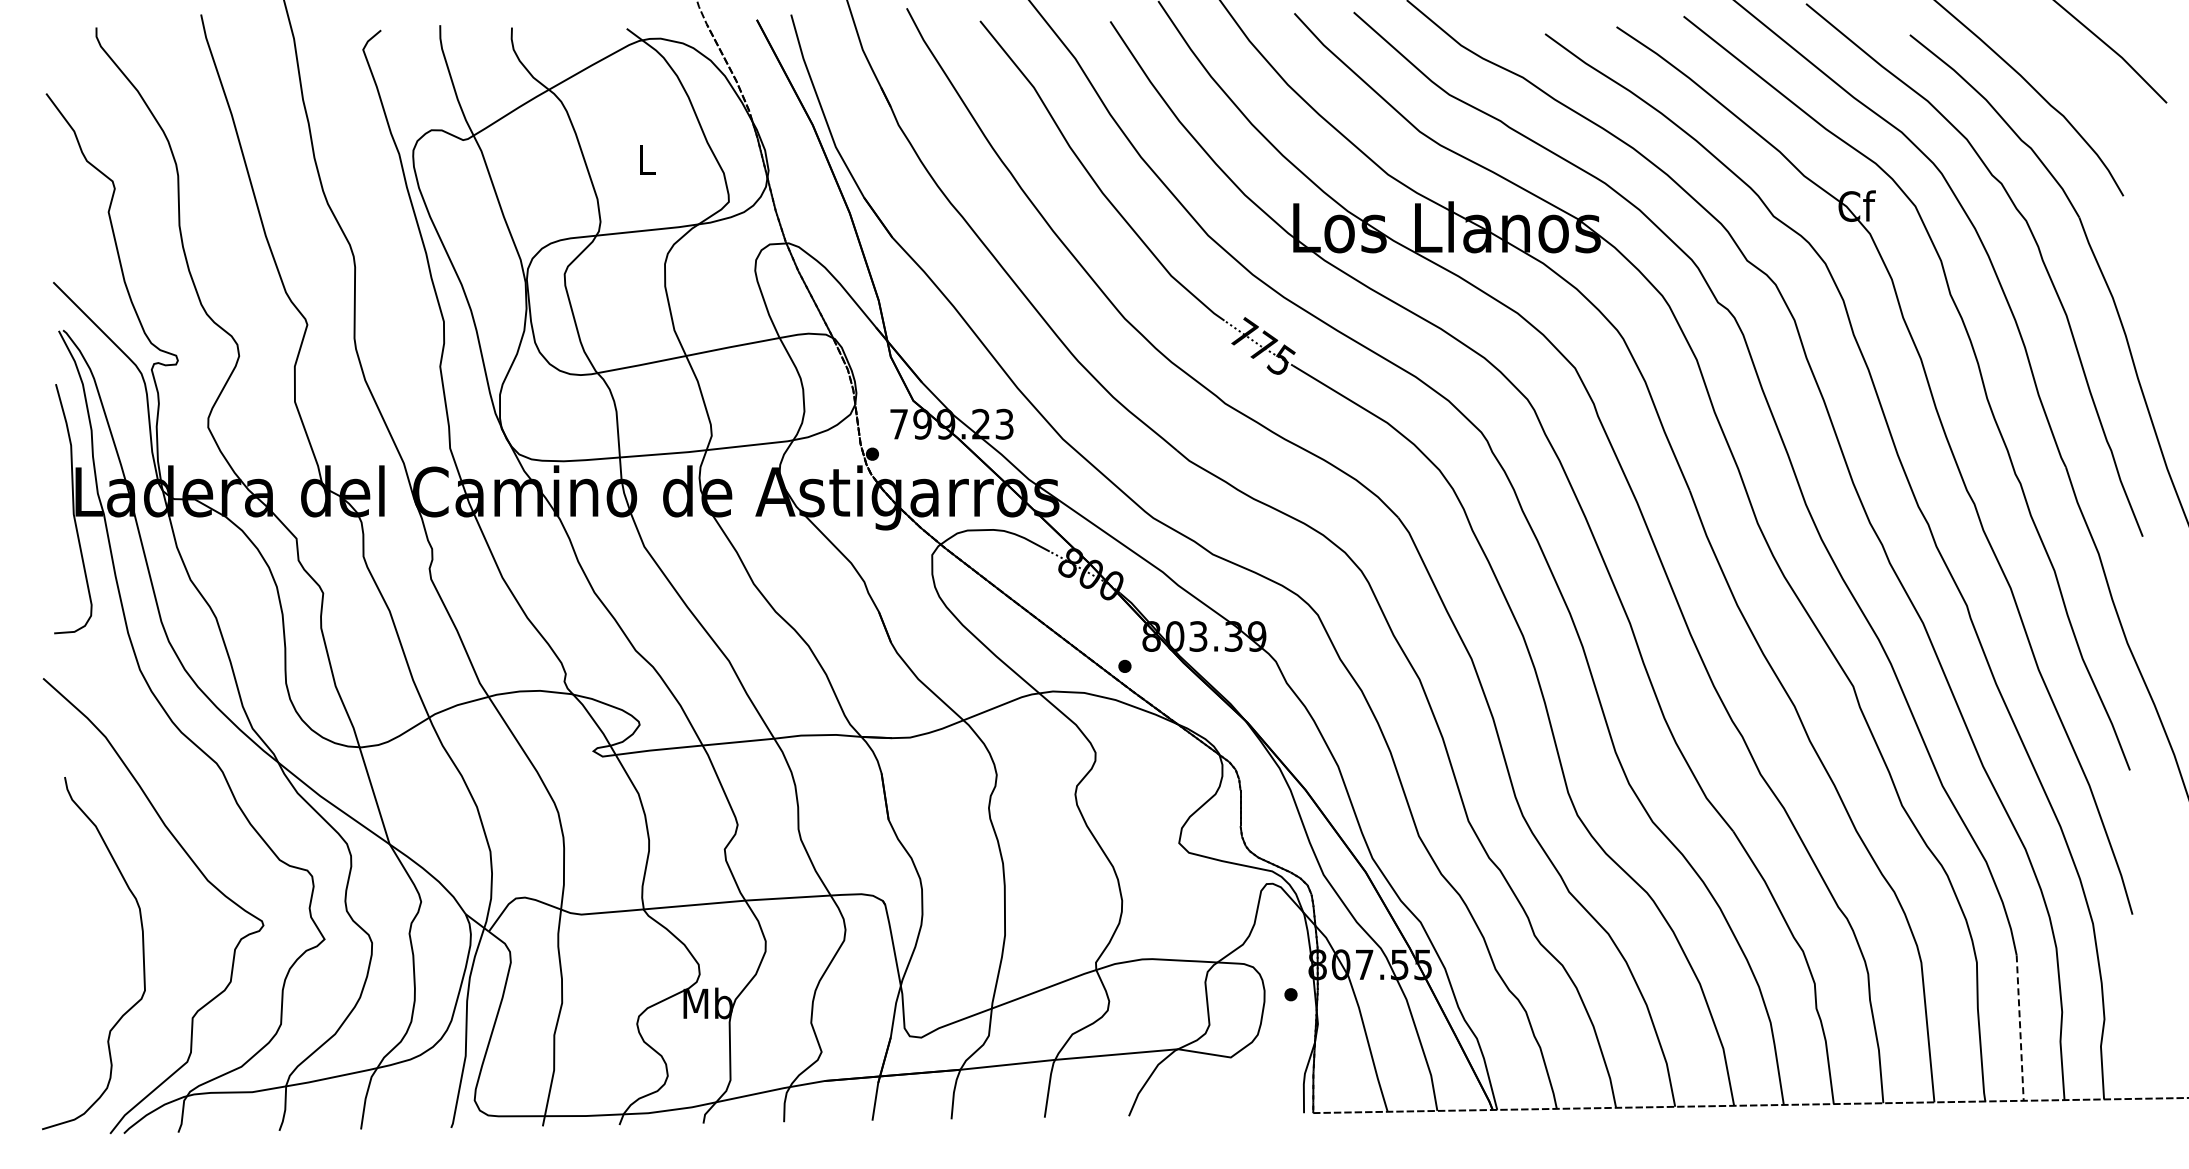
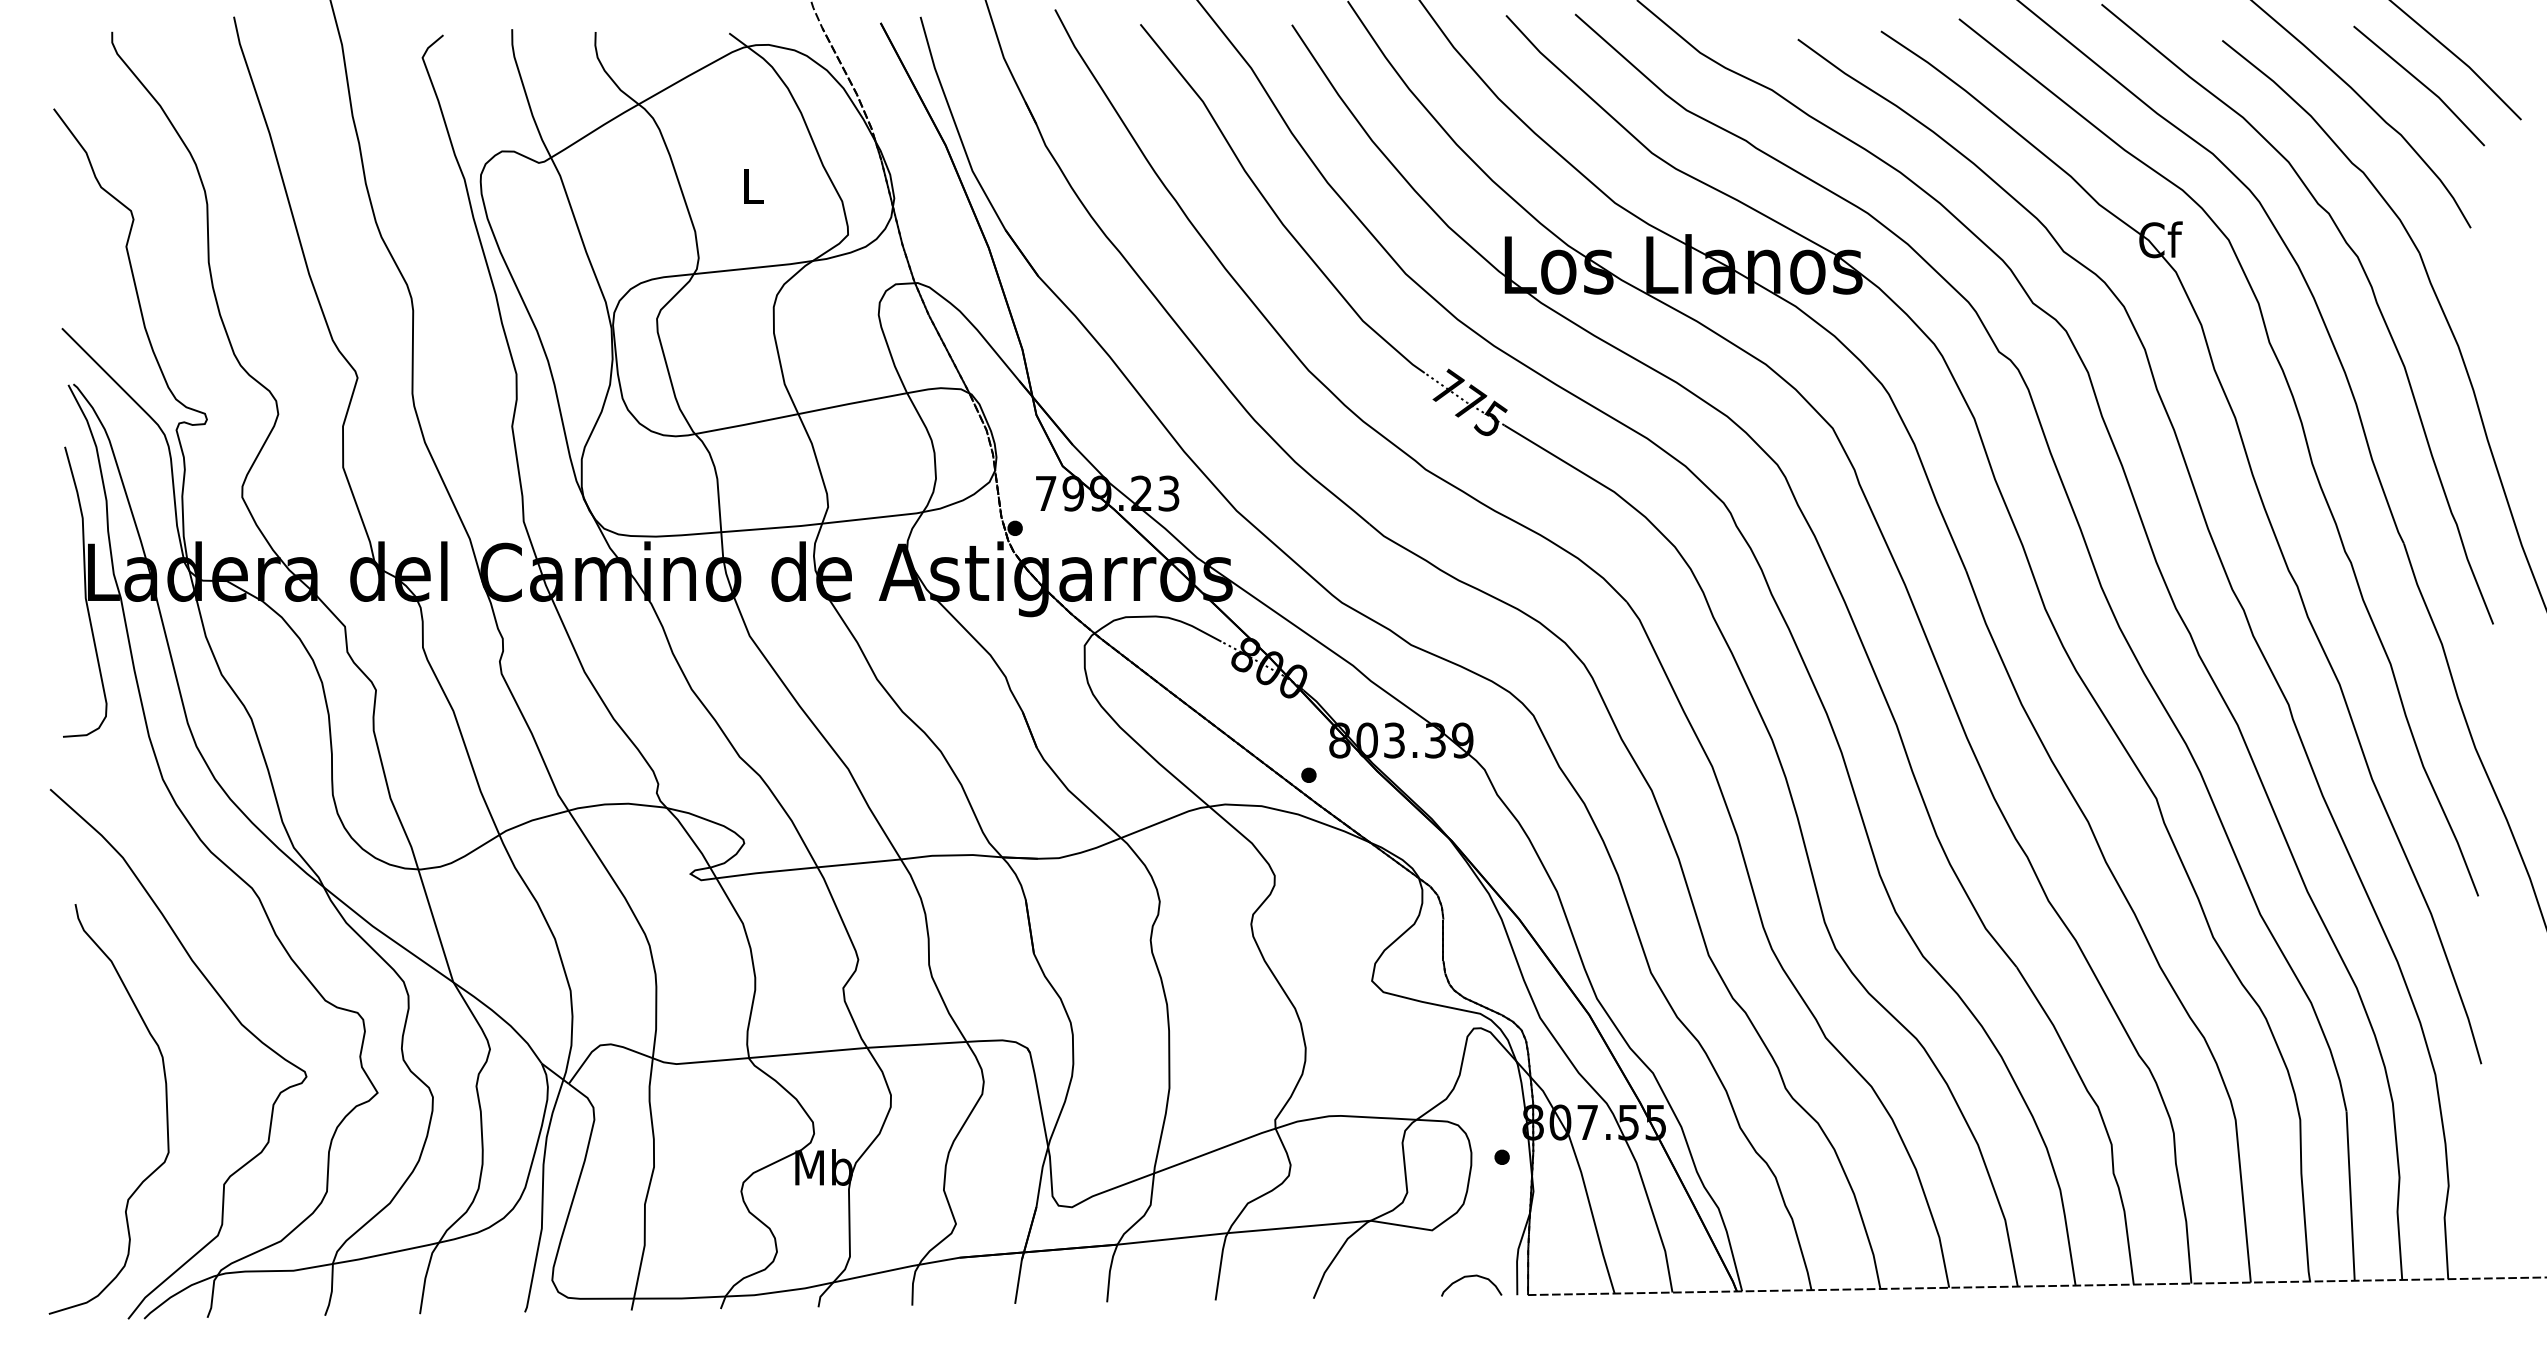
line: (2079, 71) -> (2419, 83), added
line: (2020, 1028) -> (2350, 1196), dashed -> solid
curve: (1264, 1097) -> (1471, 1276), added

